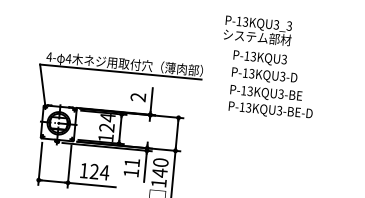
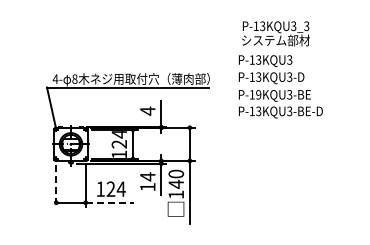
text: (257, 30) -> (275, 33), moved
text: (68, 58) -> (74, 78), 4 -> 8
text: (250, 91) -> (258, 94), P-13KQU3-BE -> P-19KQU3-BE
text: (138, 96) -> (147, 110), 2 -> 4
text: (131, 162) -> (147, 176), 11 -> 14
line: (40, 163) -> (56, 186), solid -> dashed
line: (91, 184) -> (109, 202), solid -> dashed

